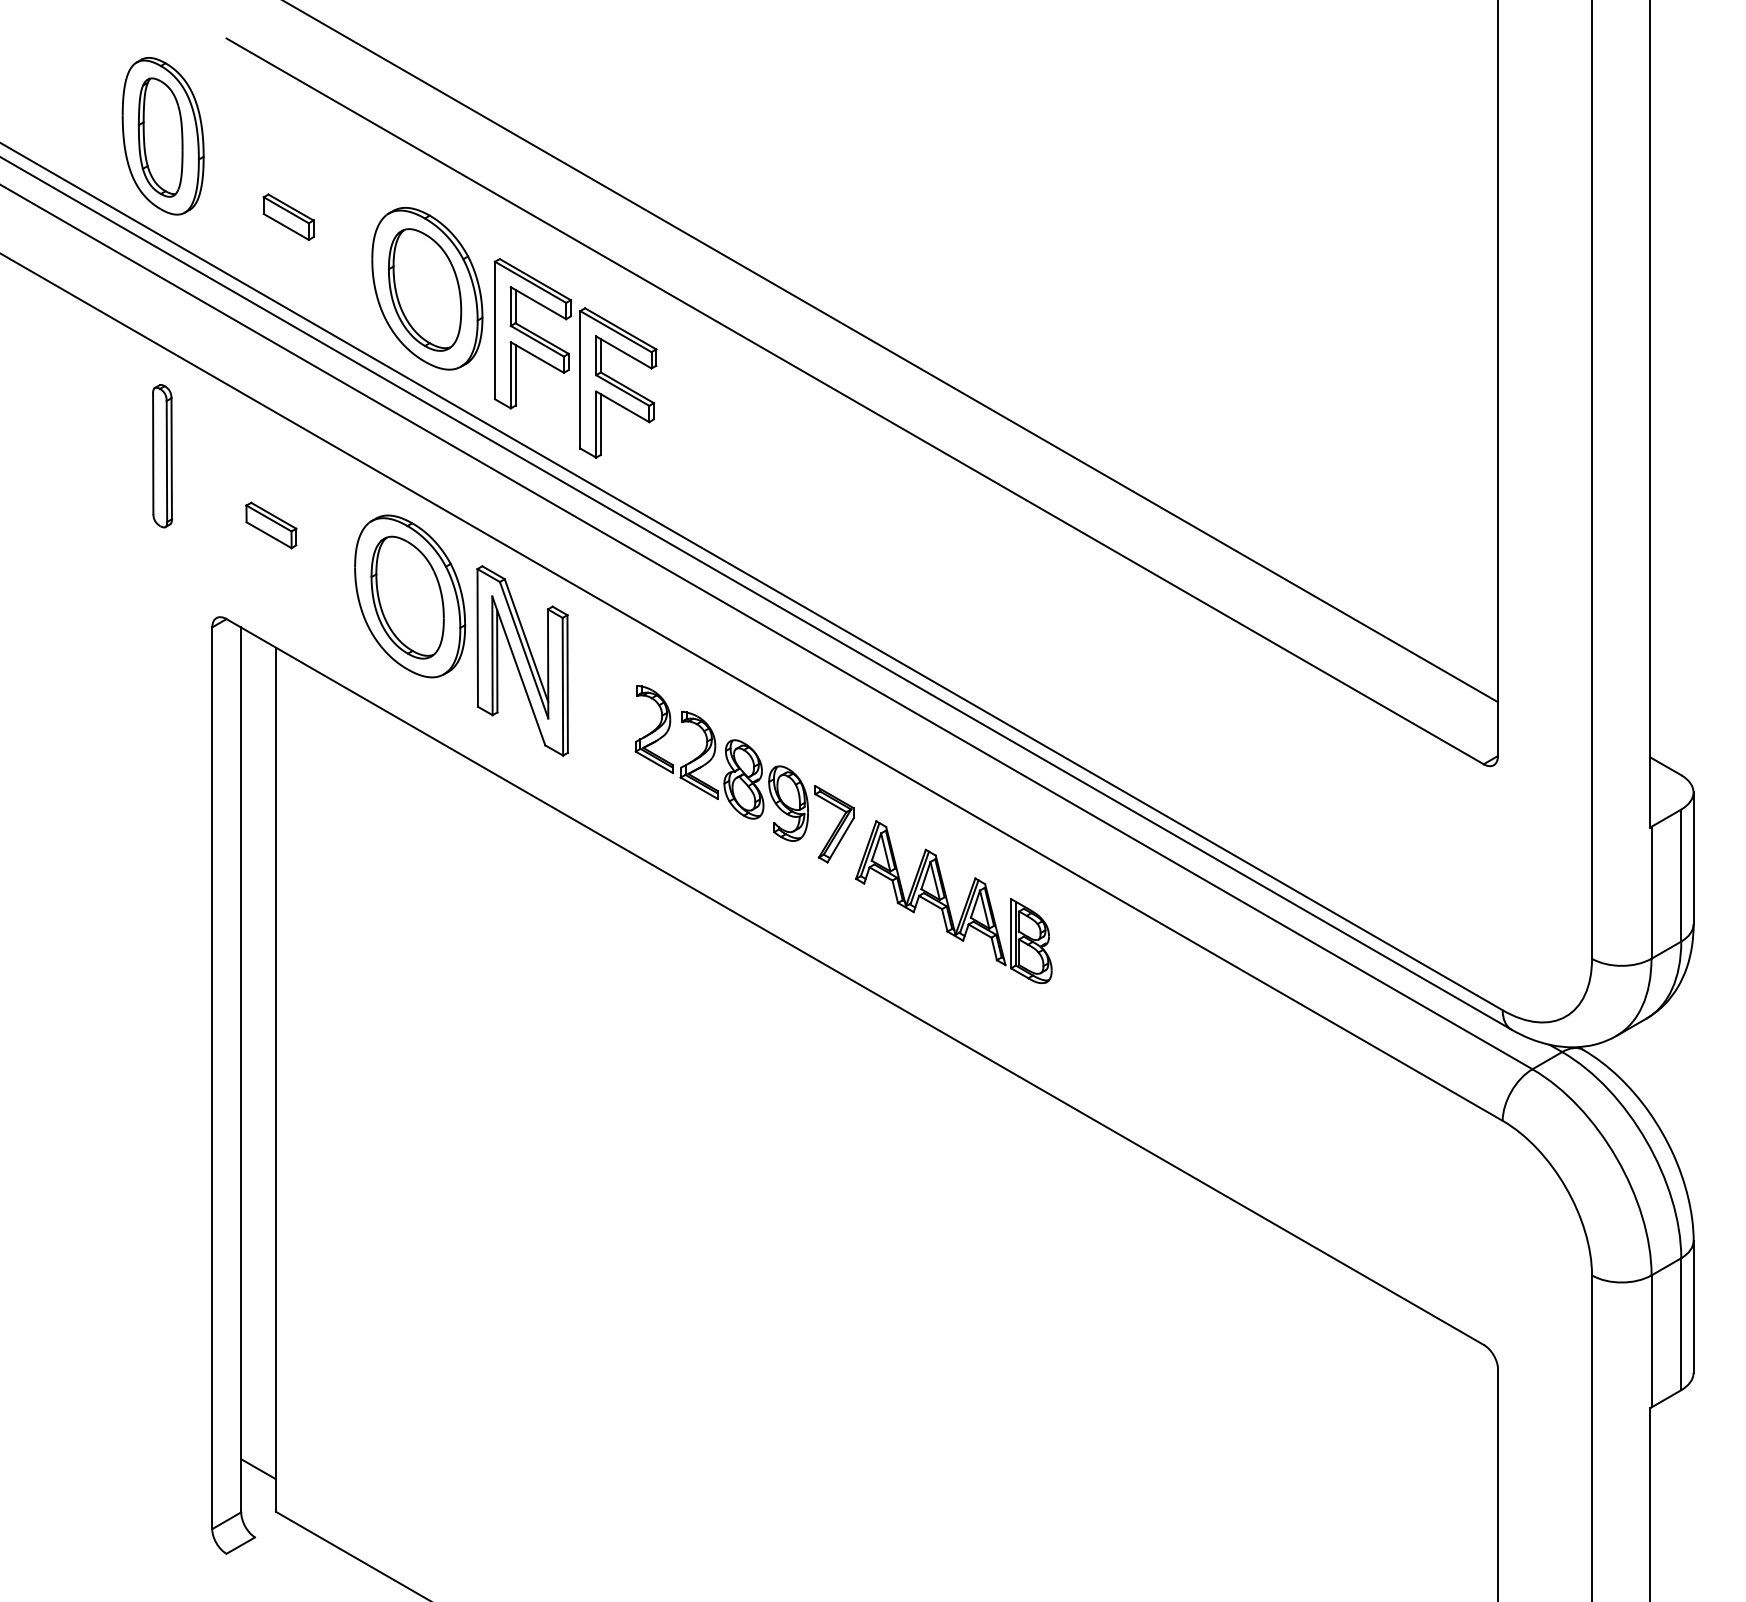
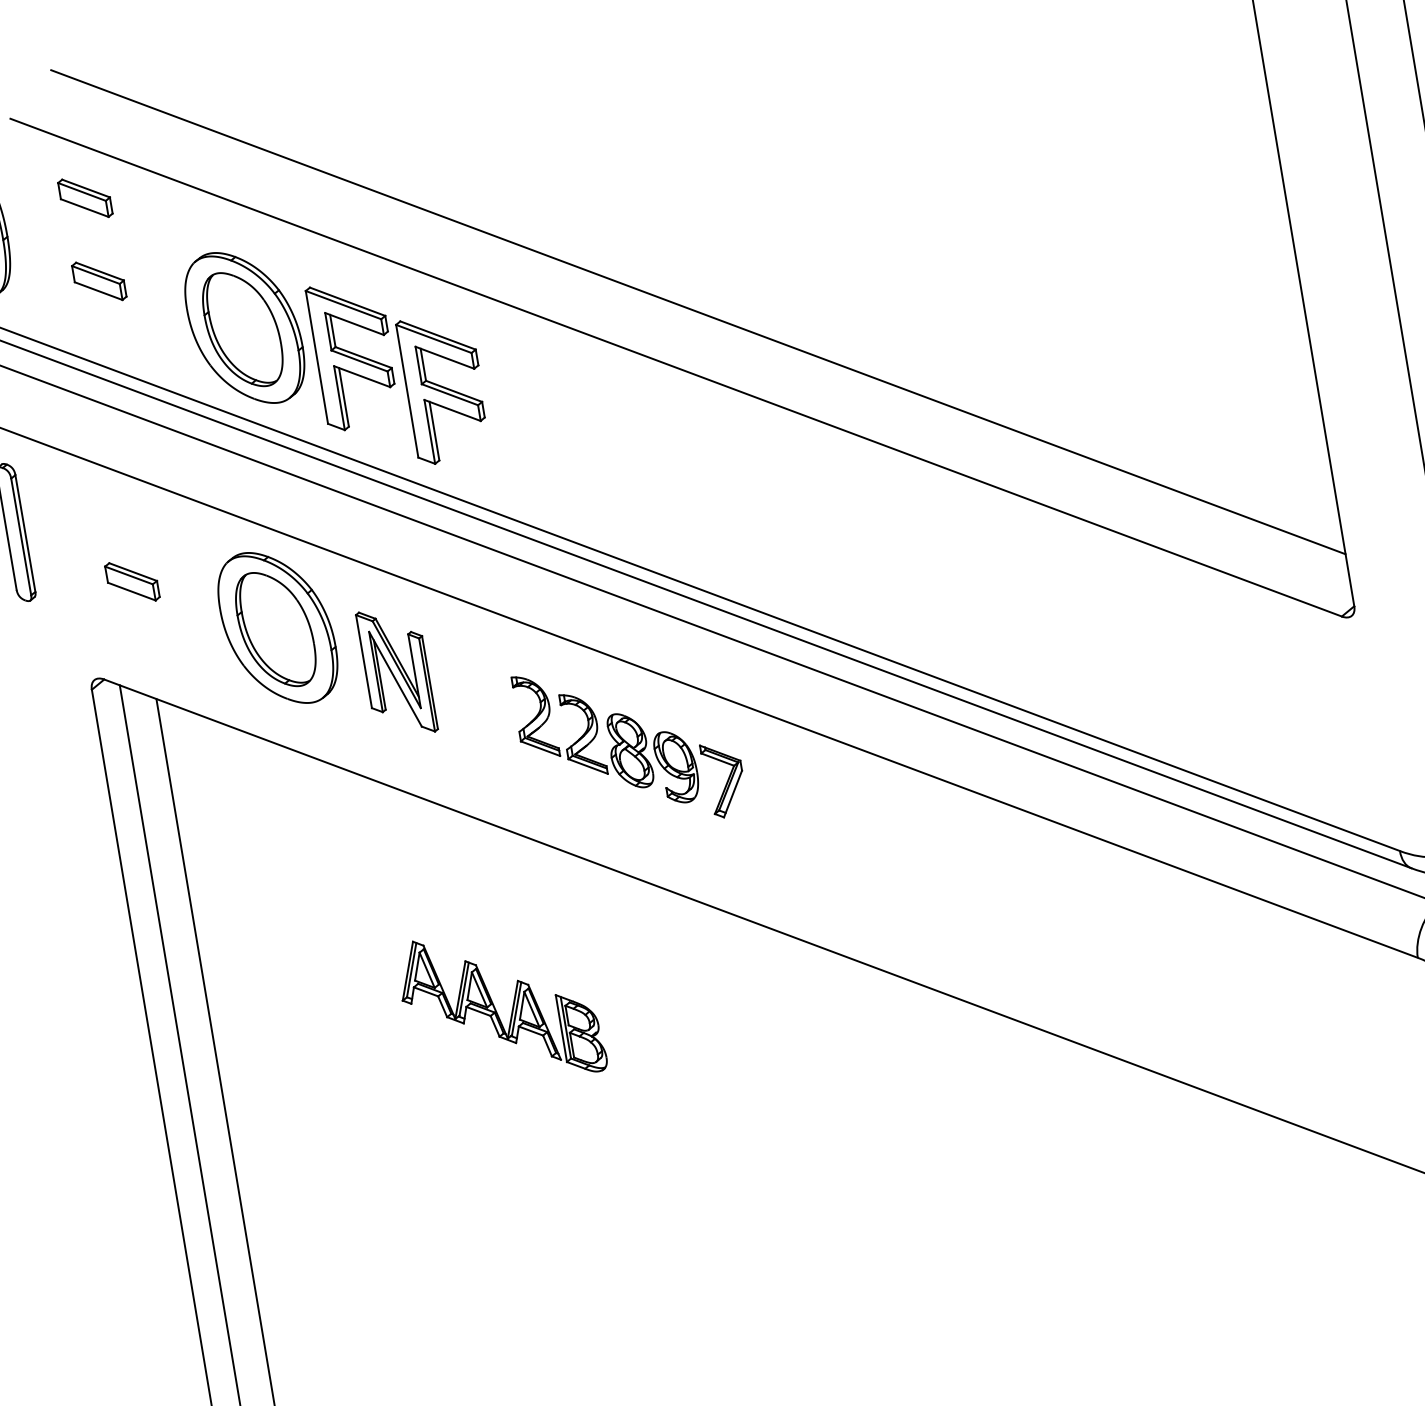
part: (288, 130) -> (85, 197), added
part: (522, 660) -> (396, 671), size x0.7
part: (953, 902) -> (500, 1007), moved

